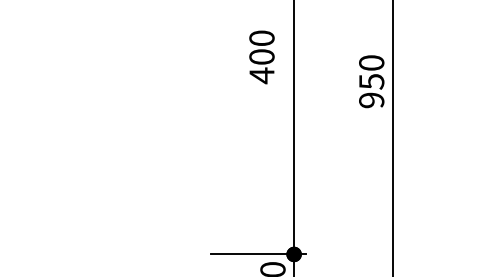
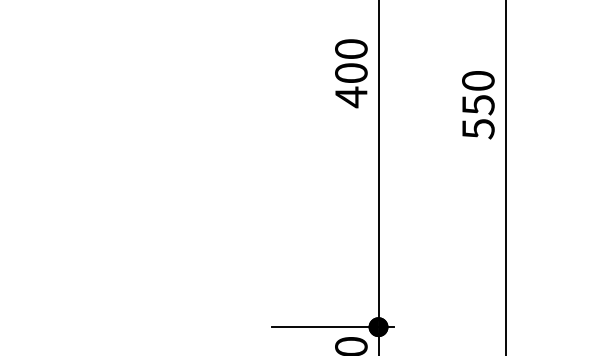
text: (261, 57) -> (350, 73), moved
text: (371, 100) -> (478, 129), 950 -> 550

